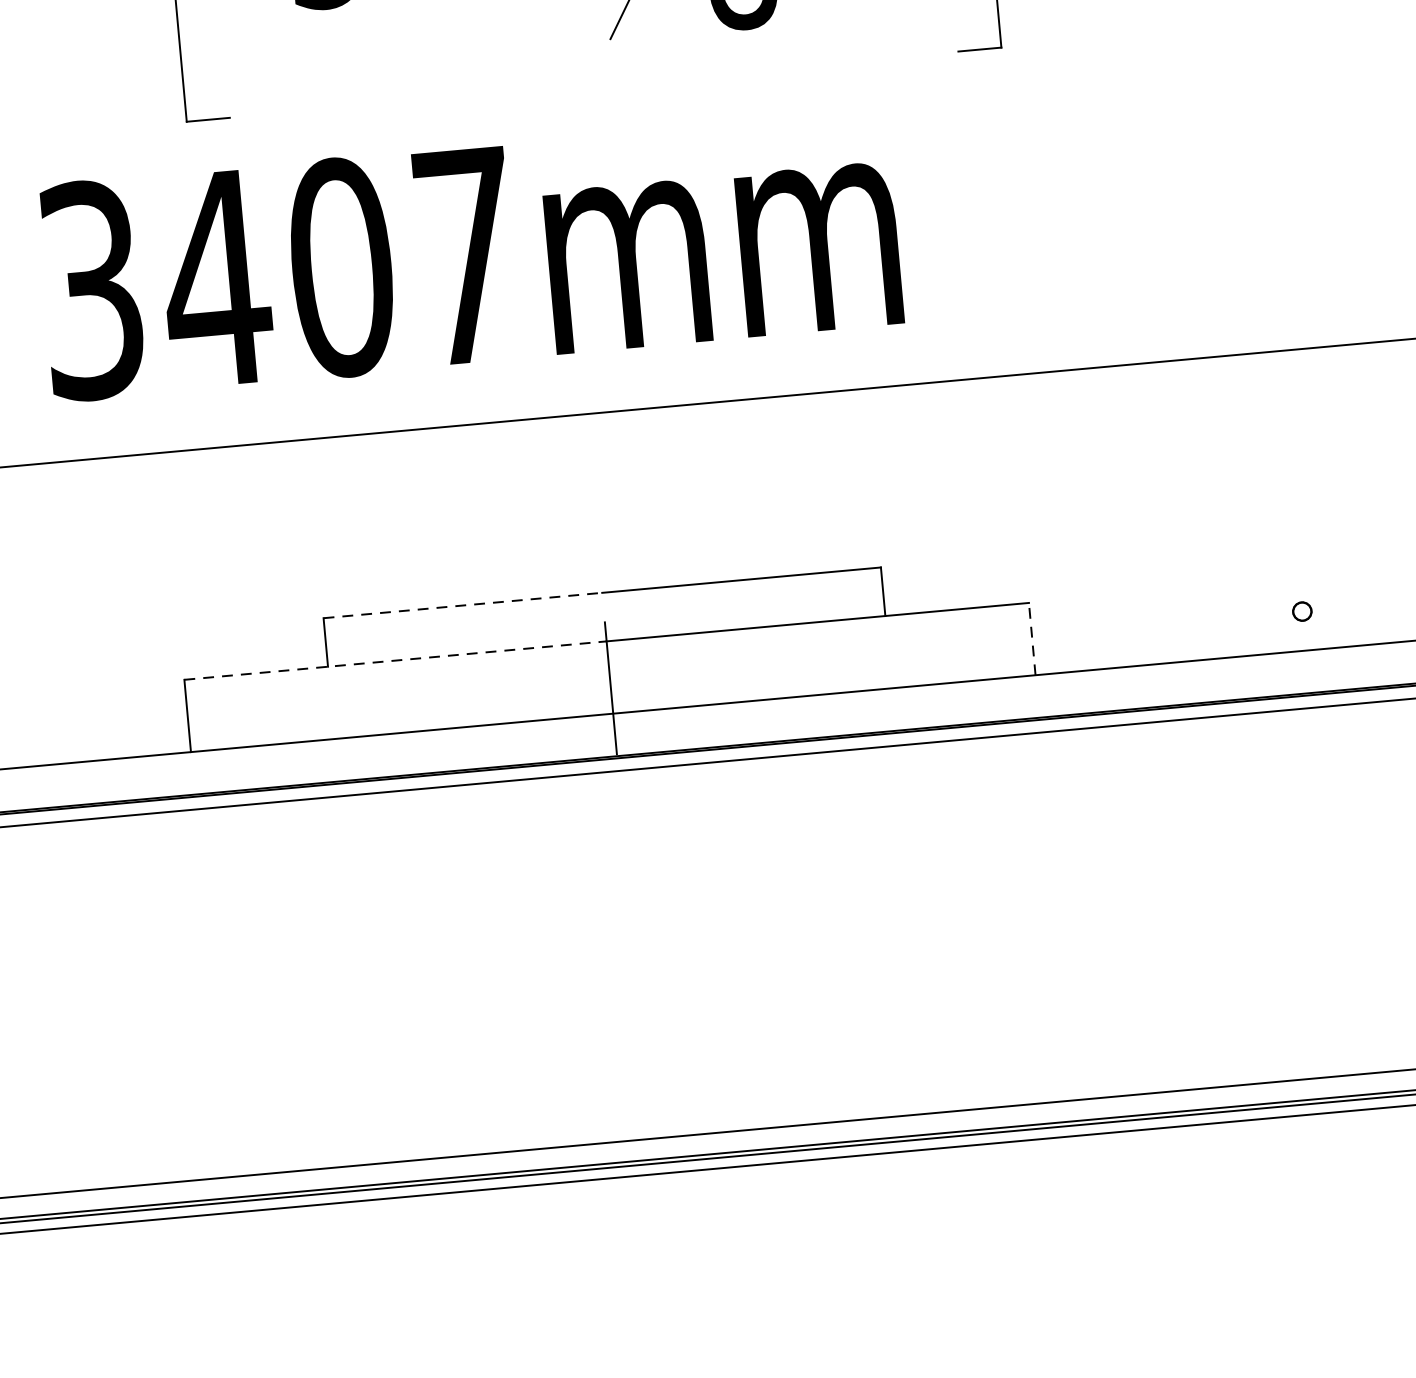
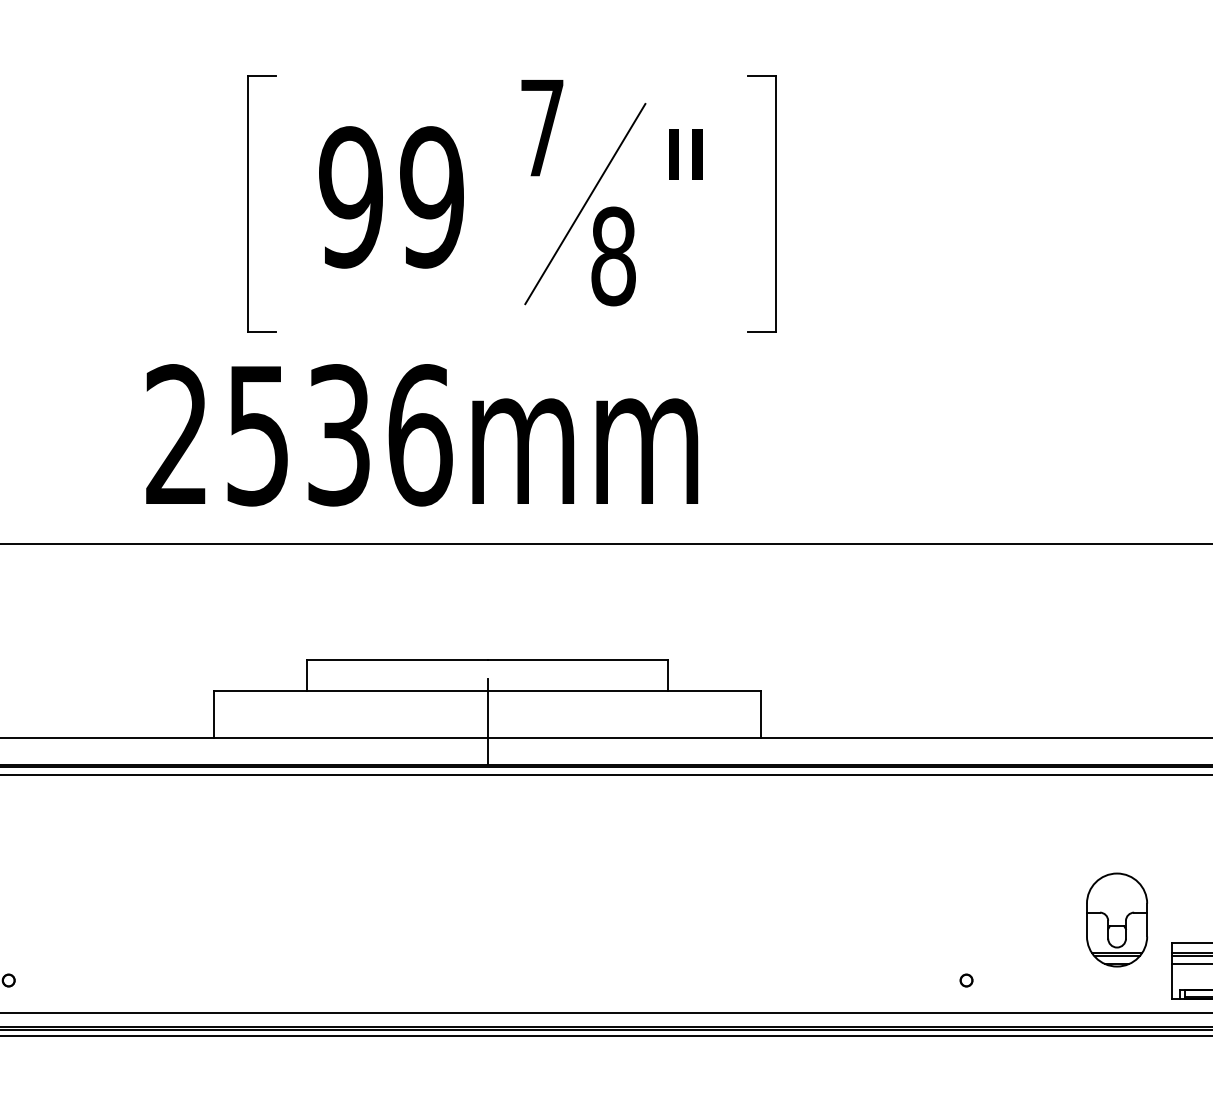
text: (280, 273) -> (299, 435), 3407mm -> 2536mm
line: (463, 605) -> (397, 659), dashed -> solid
circle: (1302, 611) -> (966, 980), moved
line: (1032, 637) -> (761, 713), dashed -> solid
line: (395, 661) -> (350, 691), dashed -> solid

